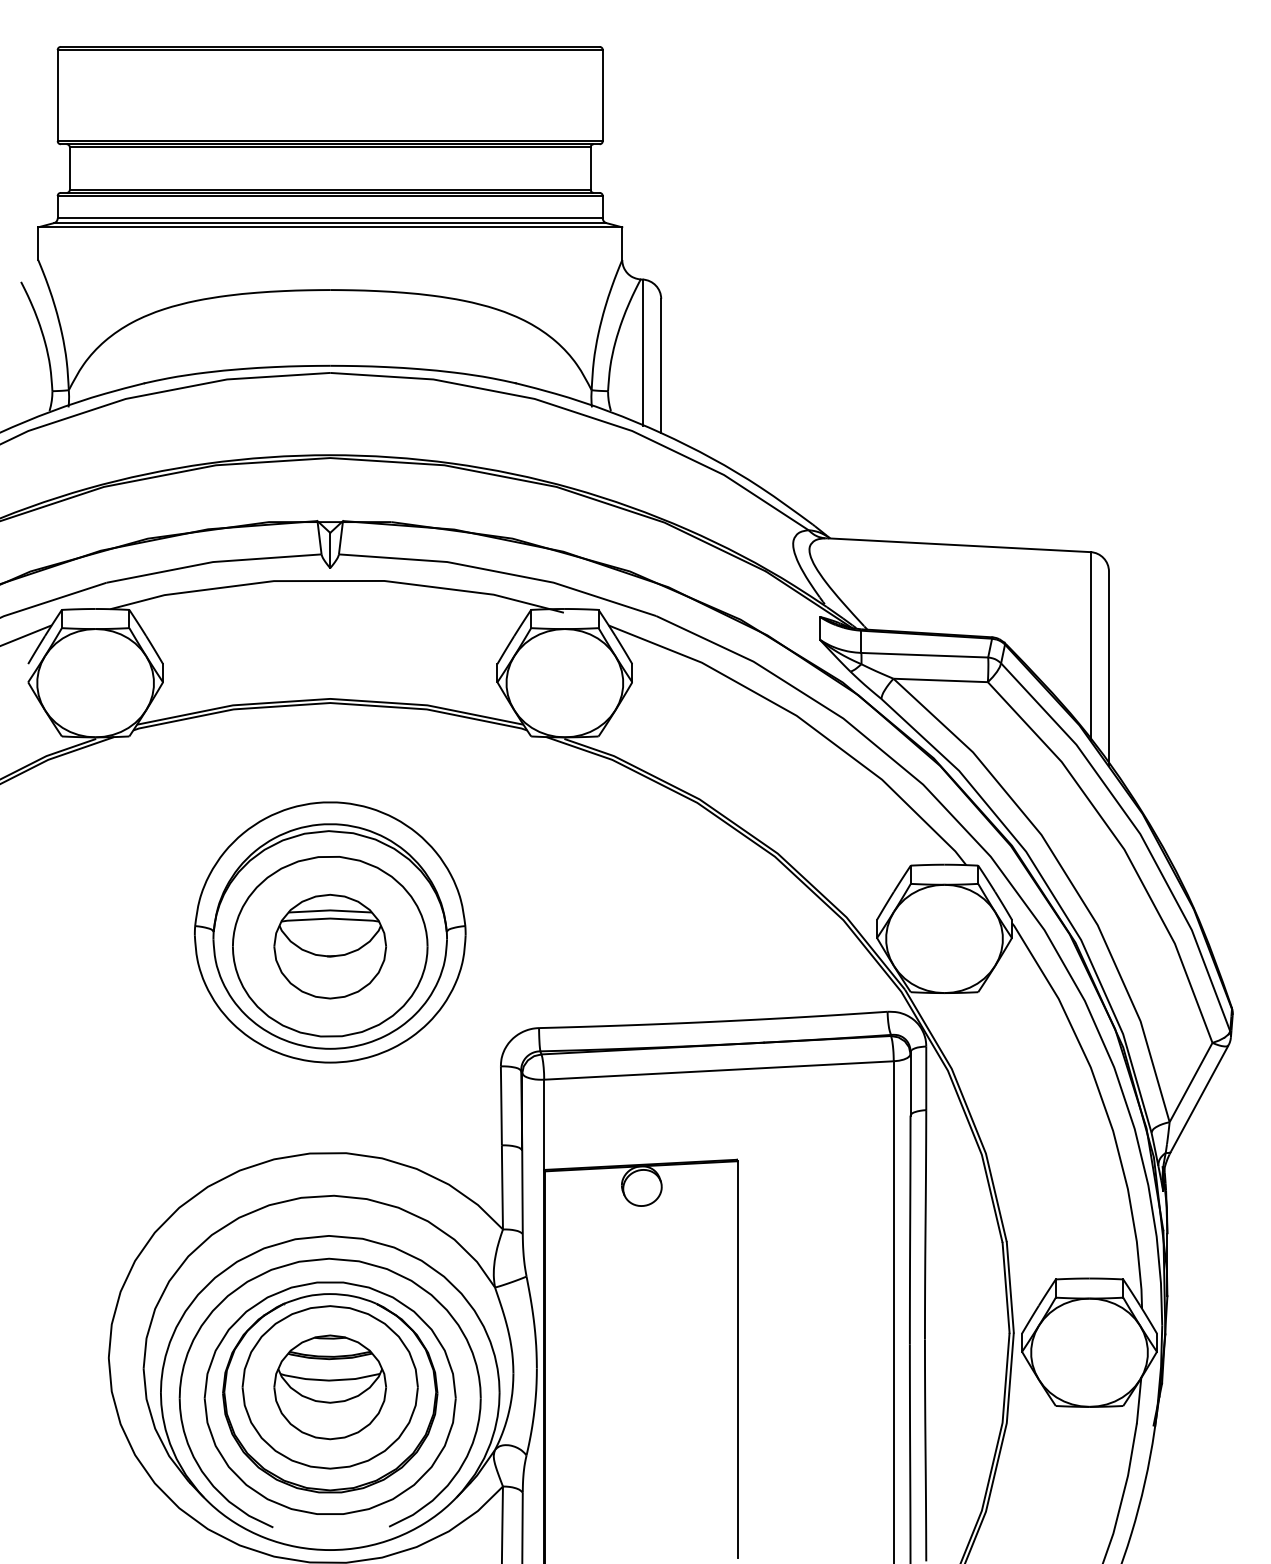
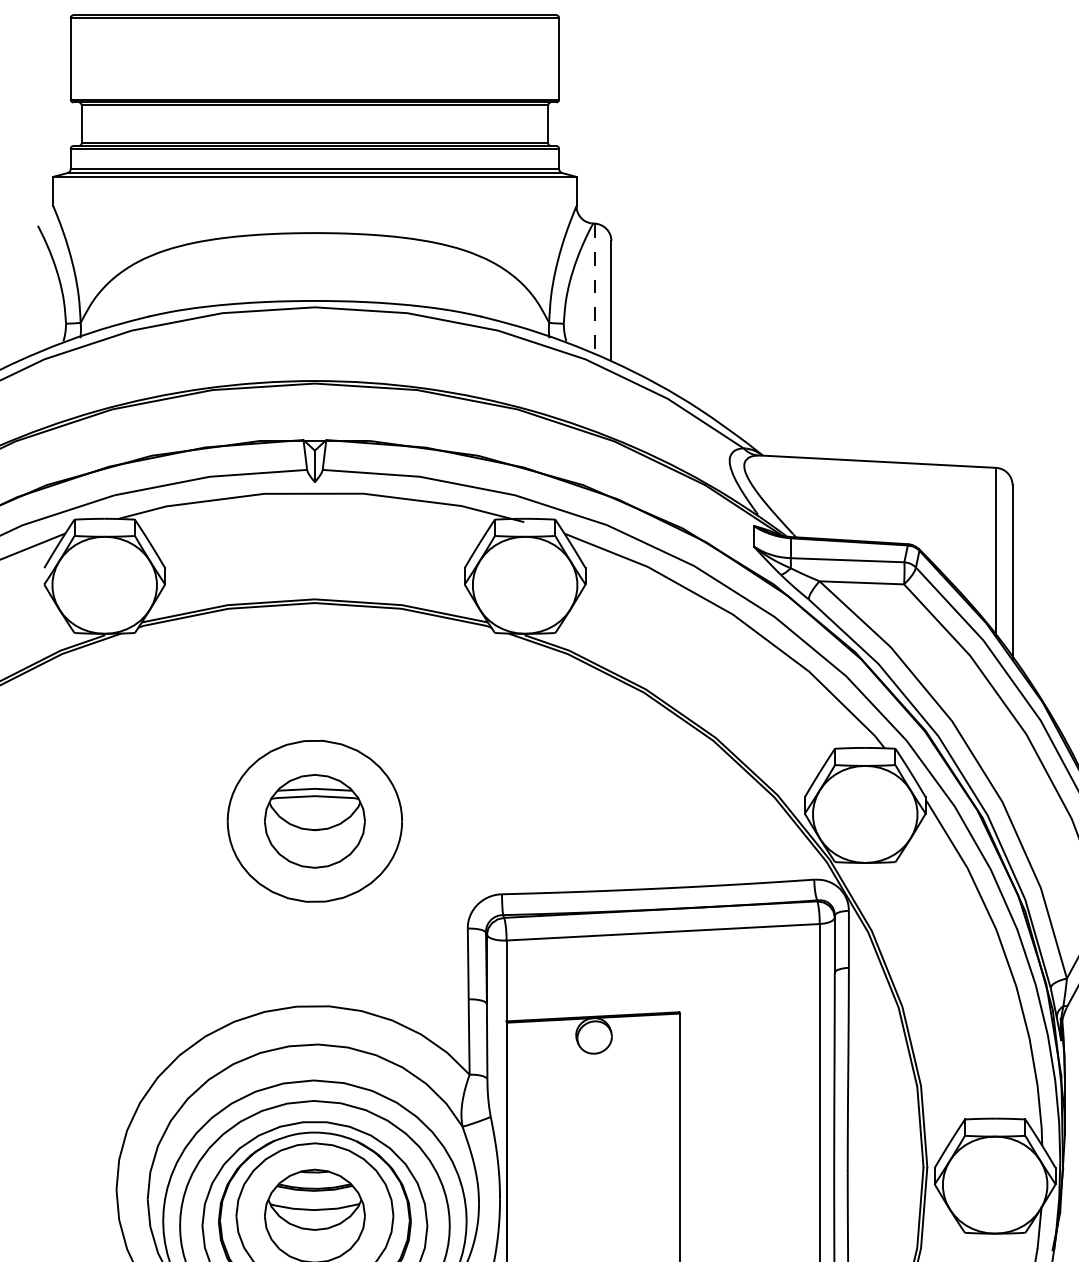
line: (642, 353) -> (594, 289), solid -> dashed
part: (330, 932) -> (315, 808), removed

